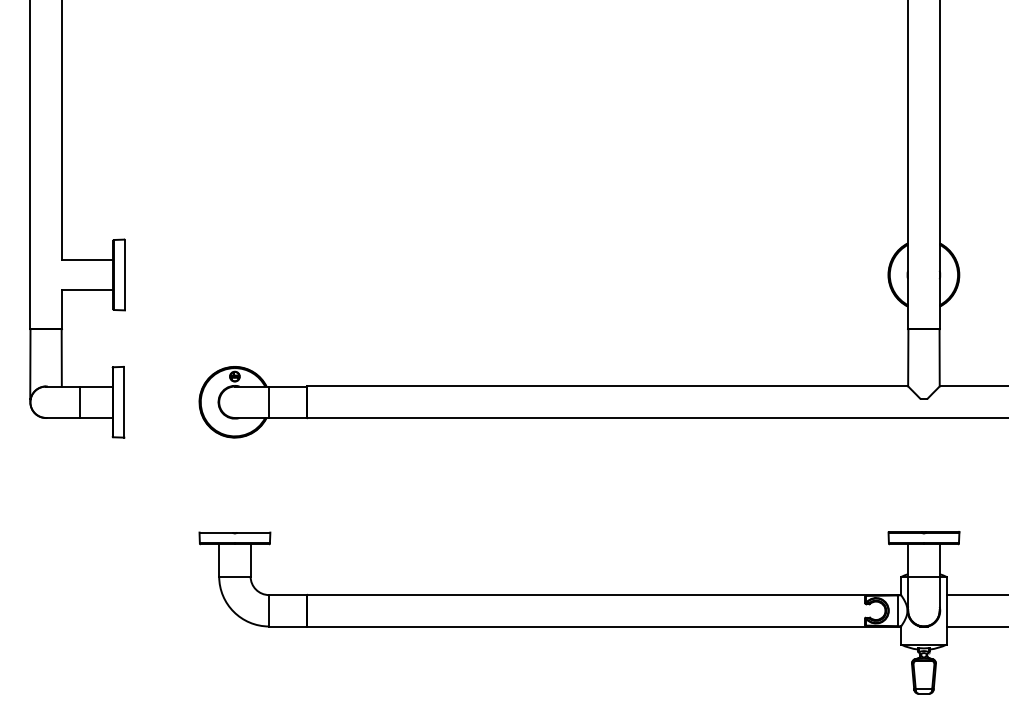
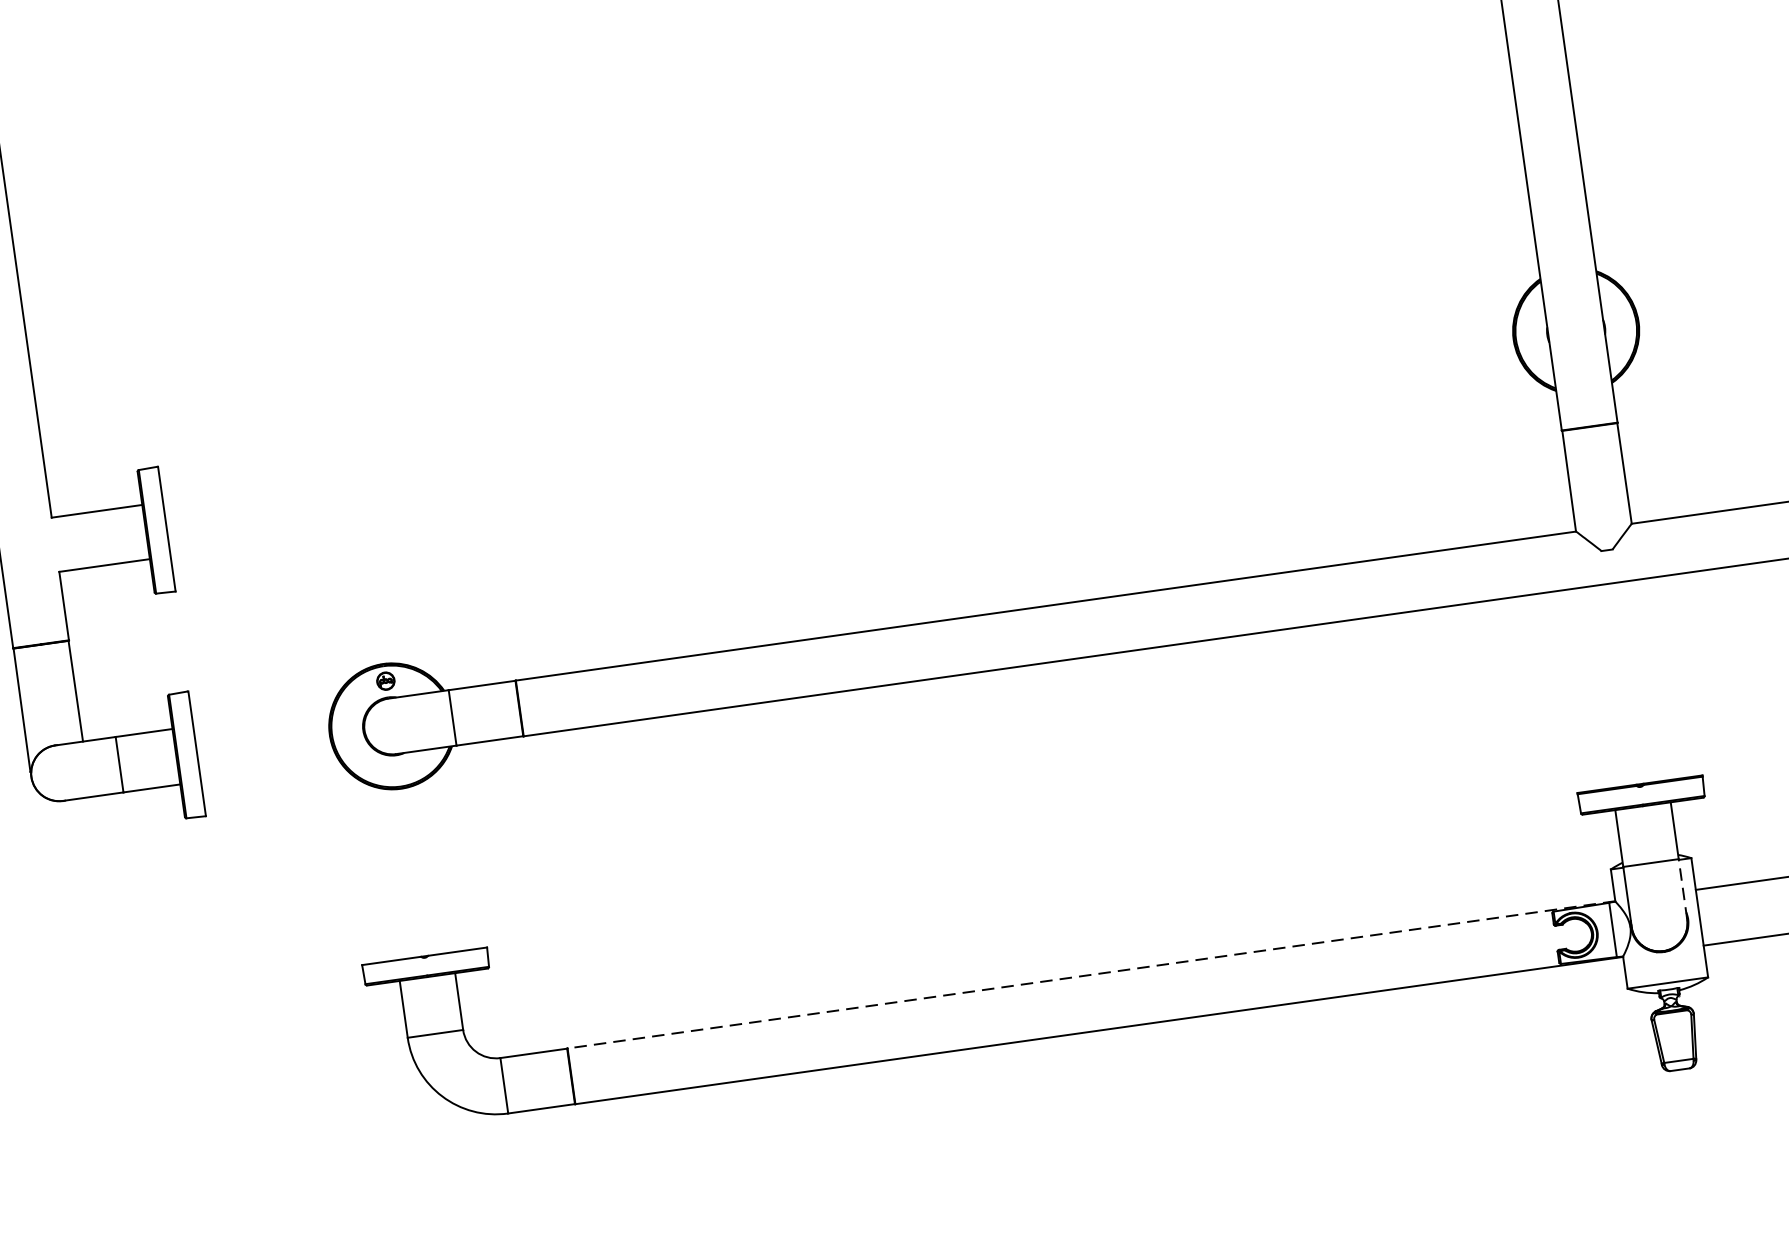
line: (939, 593) -> (1682, 889), solid -> dashed
line: (604, 594) -> (1091, 973), solid -> dashed

